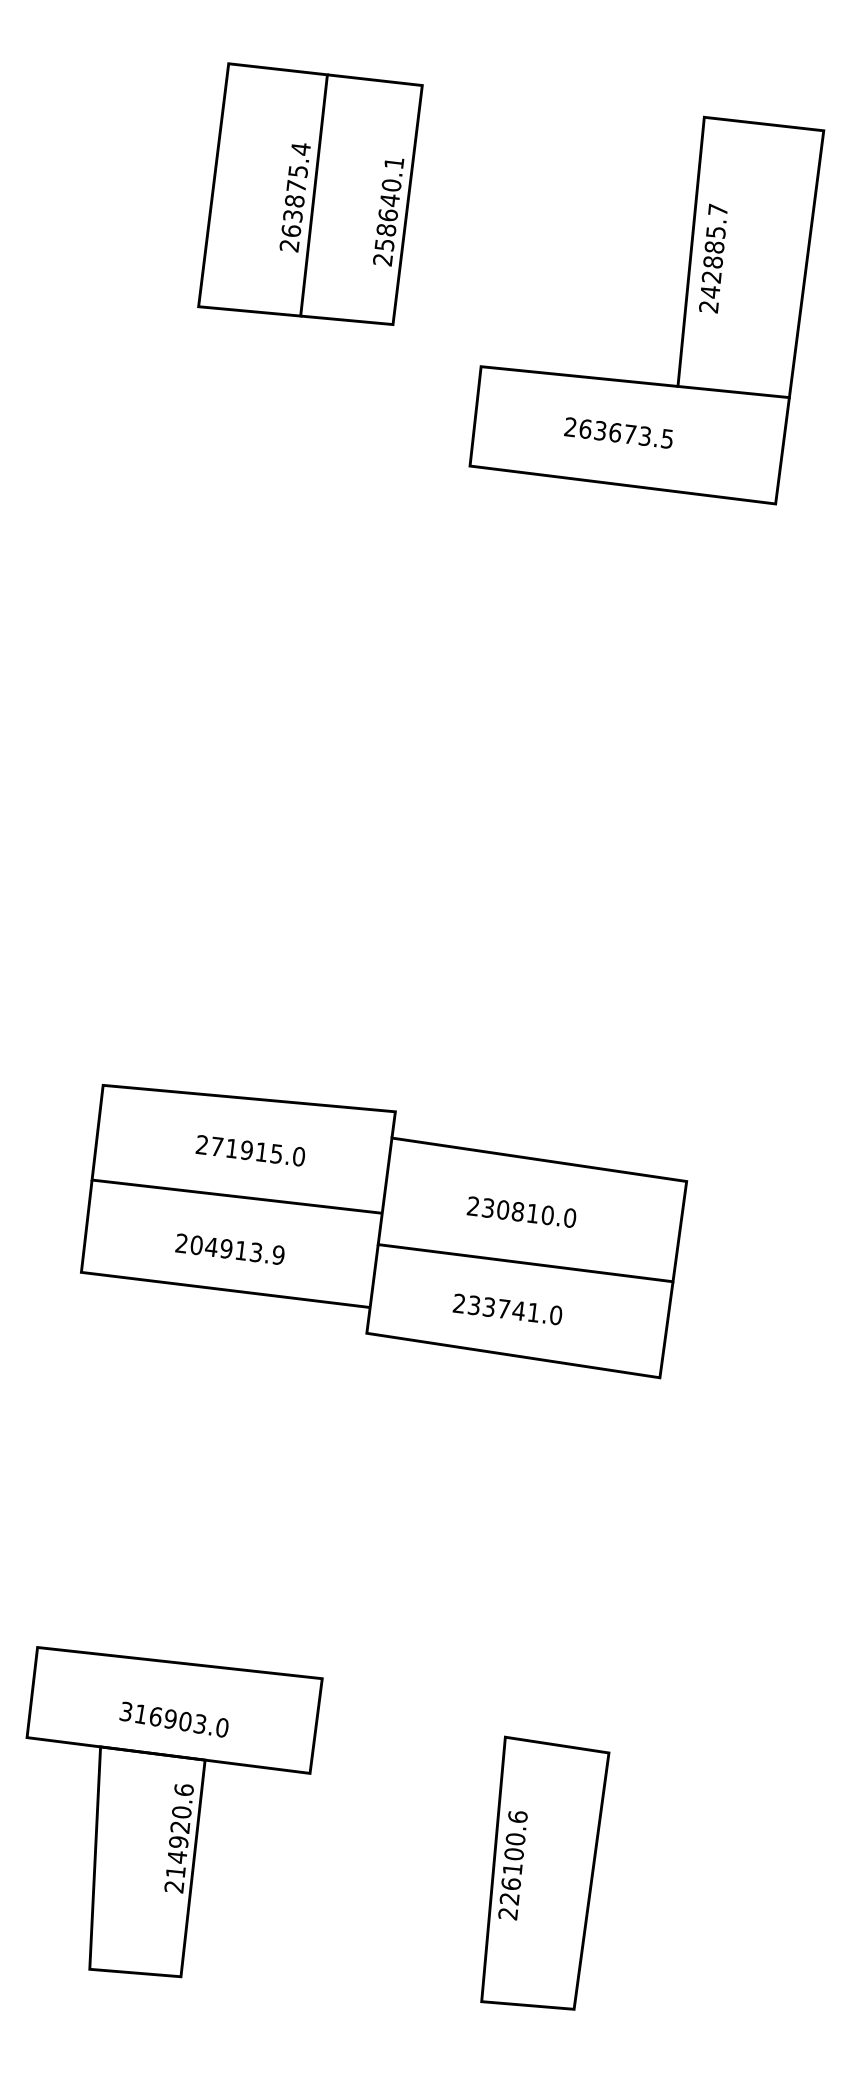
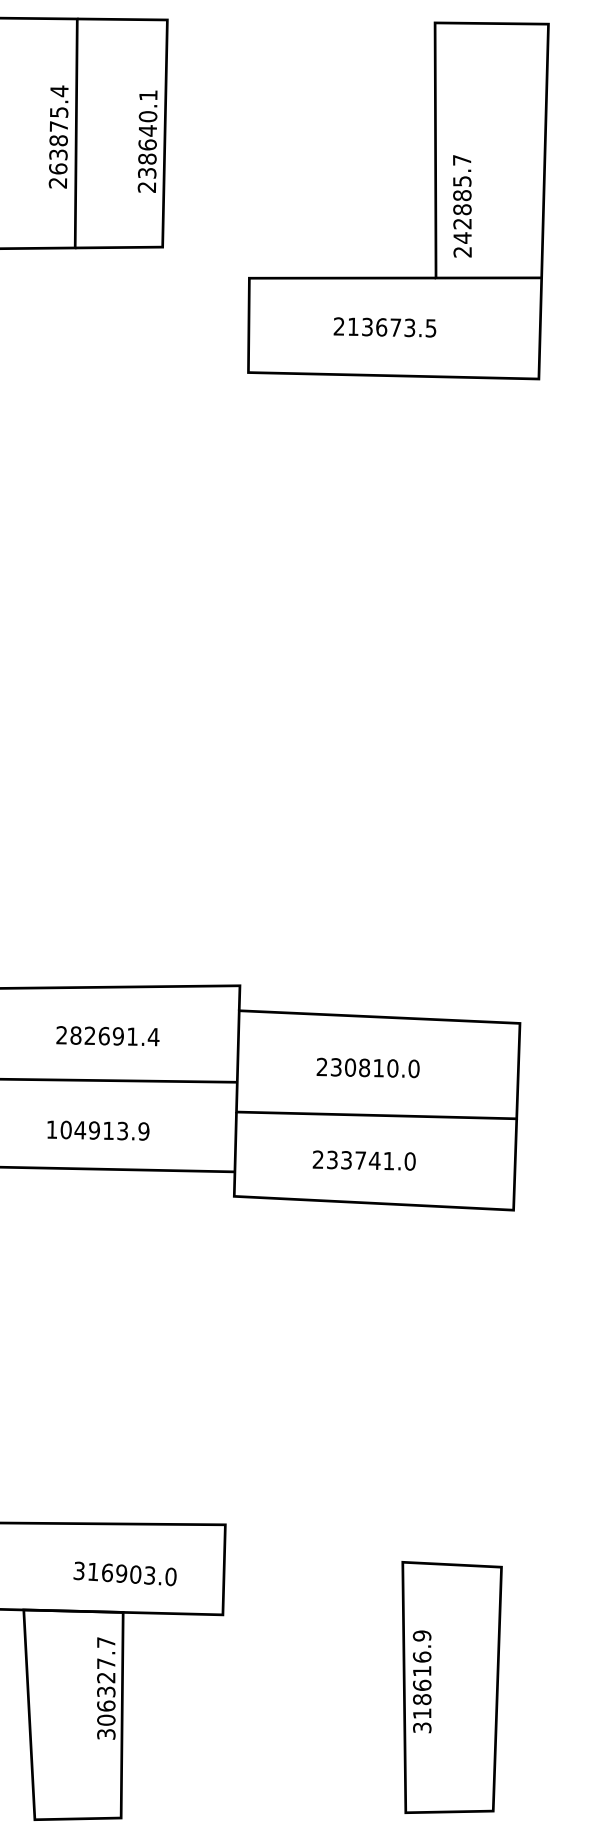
text: (383, 244) -> (146, 172), 258640.1 -> 238640.1
text: (713, 258) -> (462, 206), moved
text: (585, 429) -> (353, 327), 263673.5 -> 213673.5
text: (257, 1151) -> (114, 1036), 271915.0 -> 282691.4
text: (181, 1242) -> (51, 1128), 204913.9 -> 104913.9
text: (173, 1719) -> (124, 1573), moved
text: (178, 1838) -> (105, 1688), 214920.6 -> 306327.7
text: (512, 1865) -> (421, 1682), 226100.6 -> 318616.9

